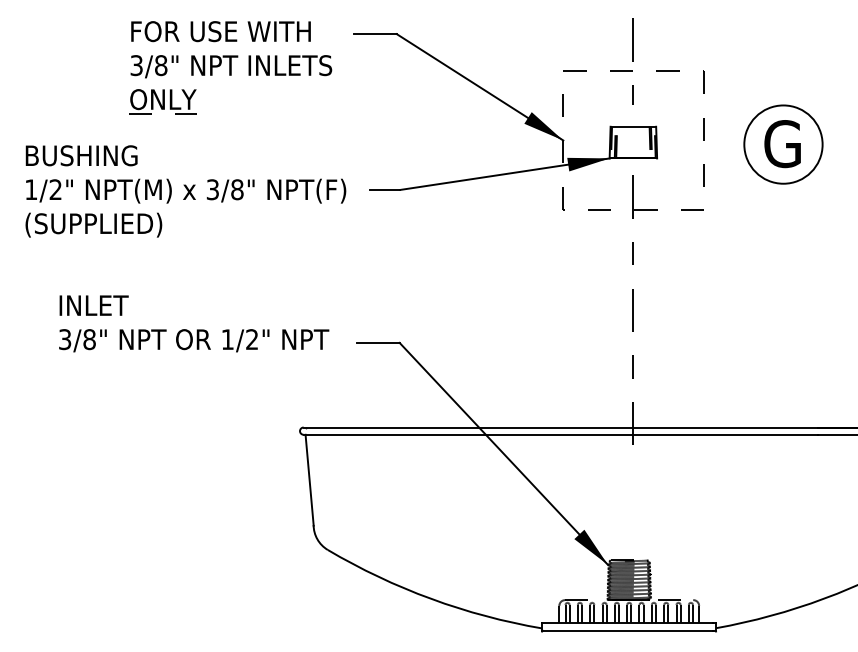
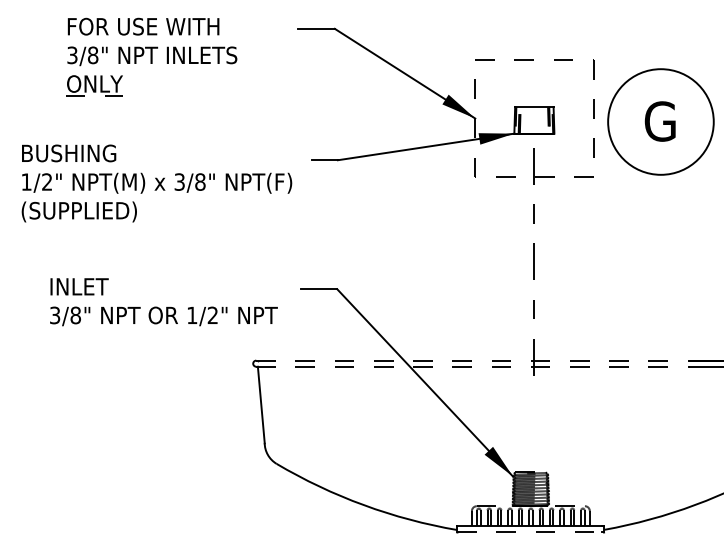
line: (632, 60) -> (533, 51), removed
part: (230, 66) -> (151, 56), moved
circle: (782, 145) -> (660, 122), size x1.6
text: (185, 191) -> (156, 183), moved
text: (193, 324) -> (163, 302), moved
line: (561, 427) -> (473, 360), solid -> dashed
line: (561, 434) -> (473, 366), solid -> dashed
line: (627, 630) -> (529, 531), solid -> dashed

